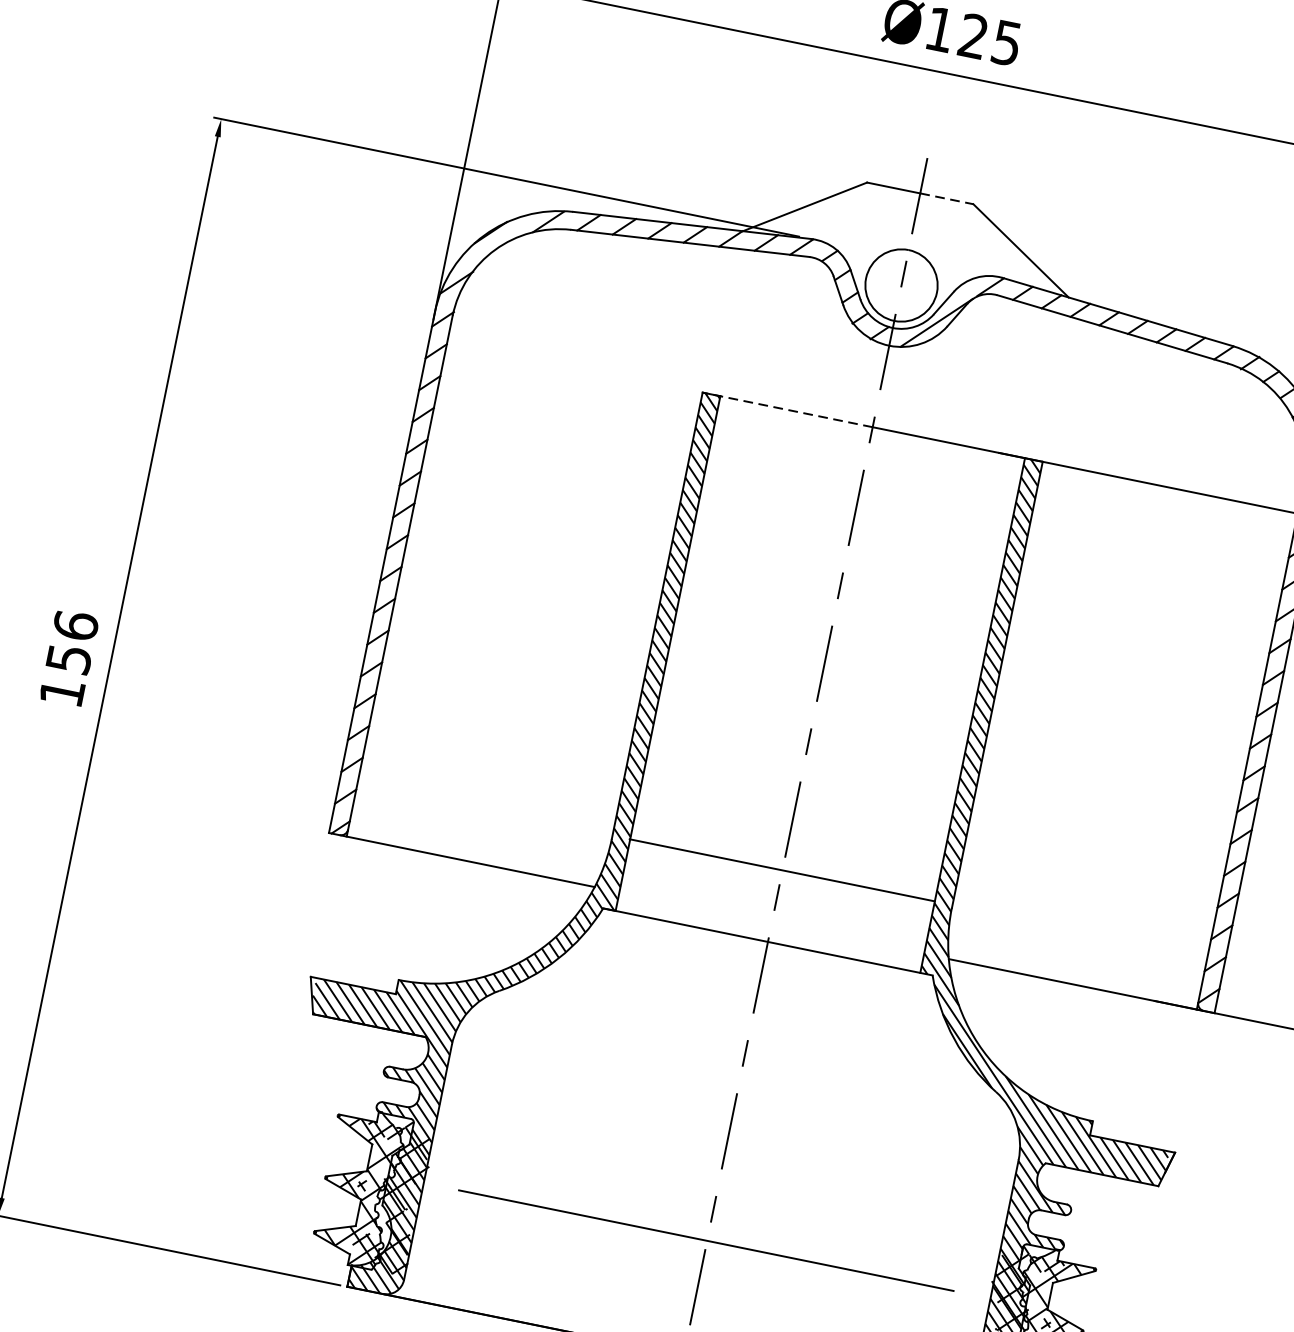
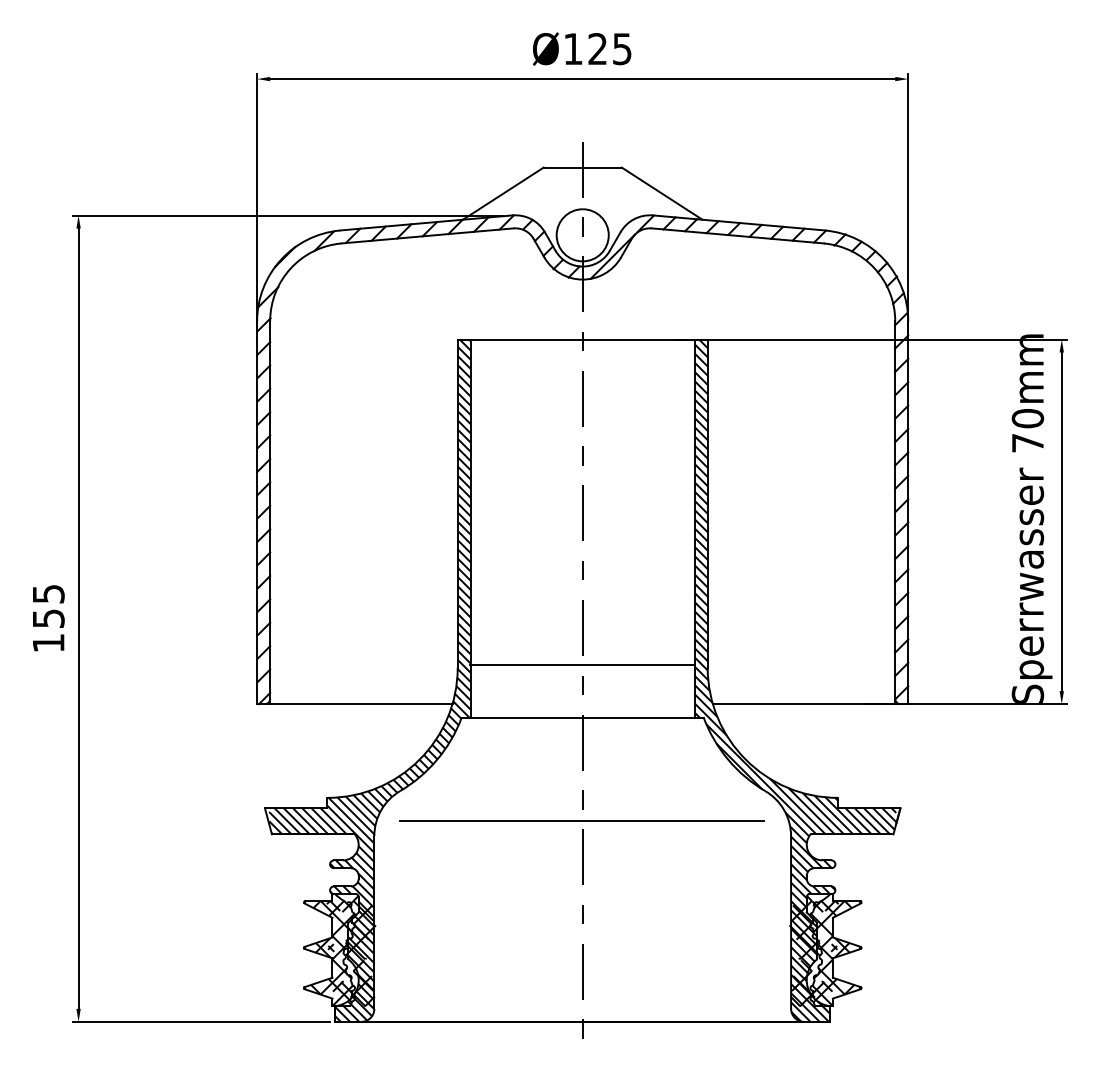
line: (947, 198) -> (602, 167), dashed -> solid
line: (788, 409) -> (520, 339), dashed -> solid
text: (75, 624) -> (48, 593), 156 -> 155
line: (705, 1240) -> (581, 820), moved

